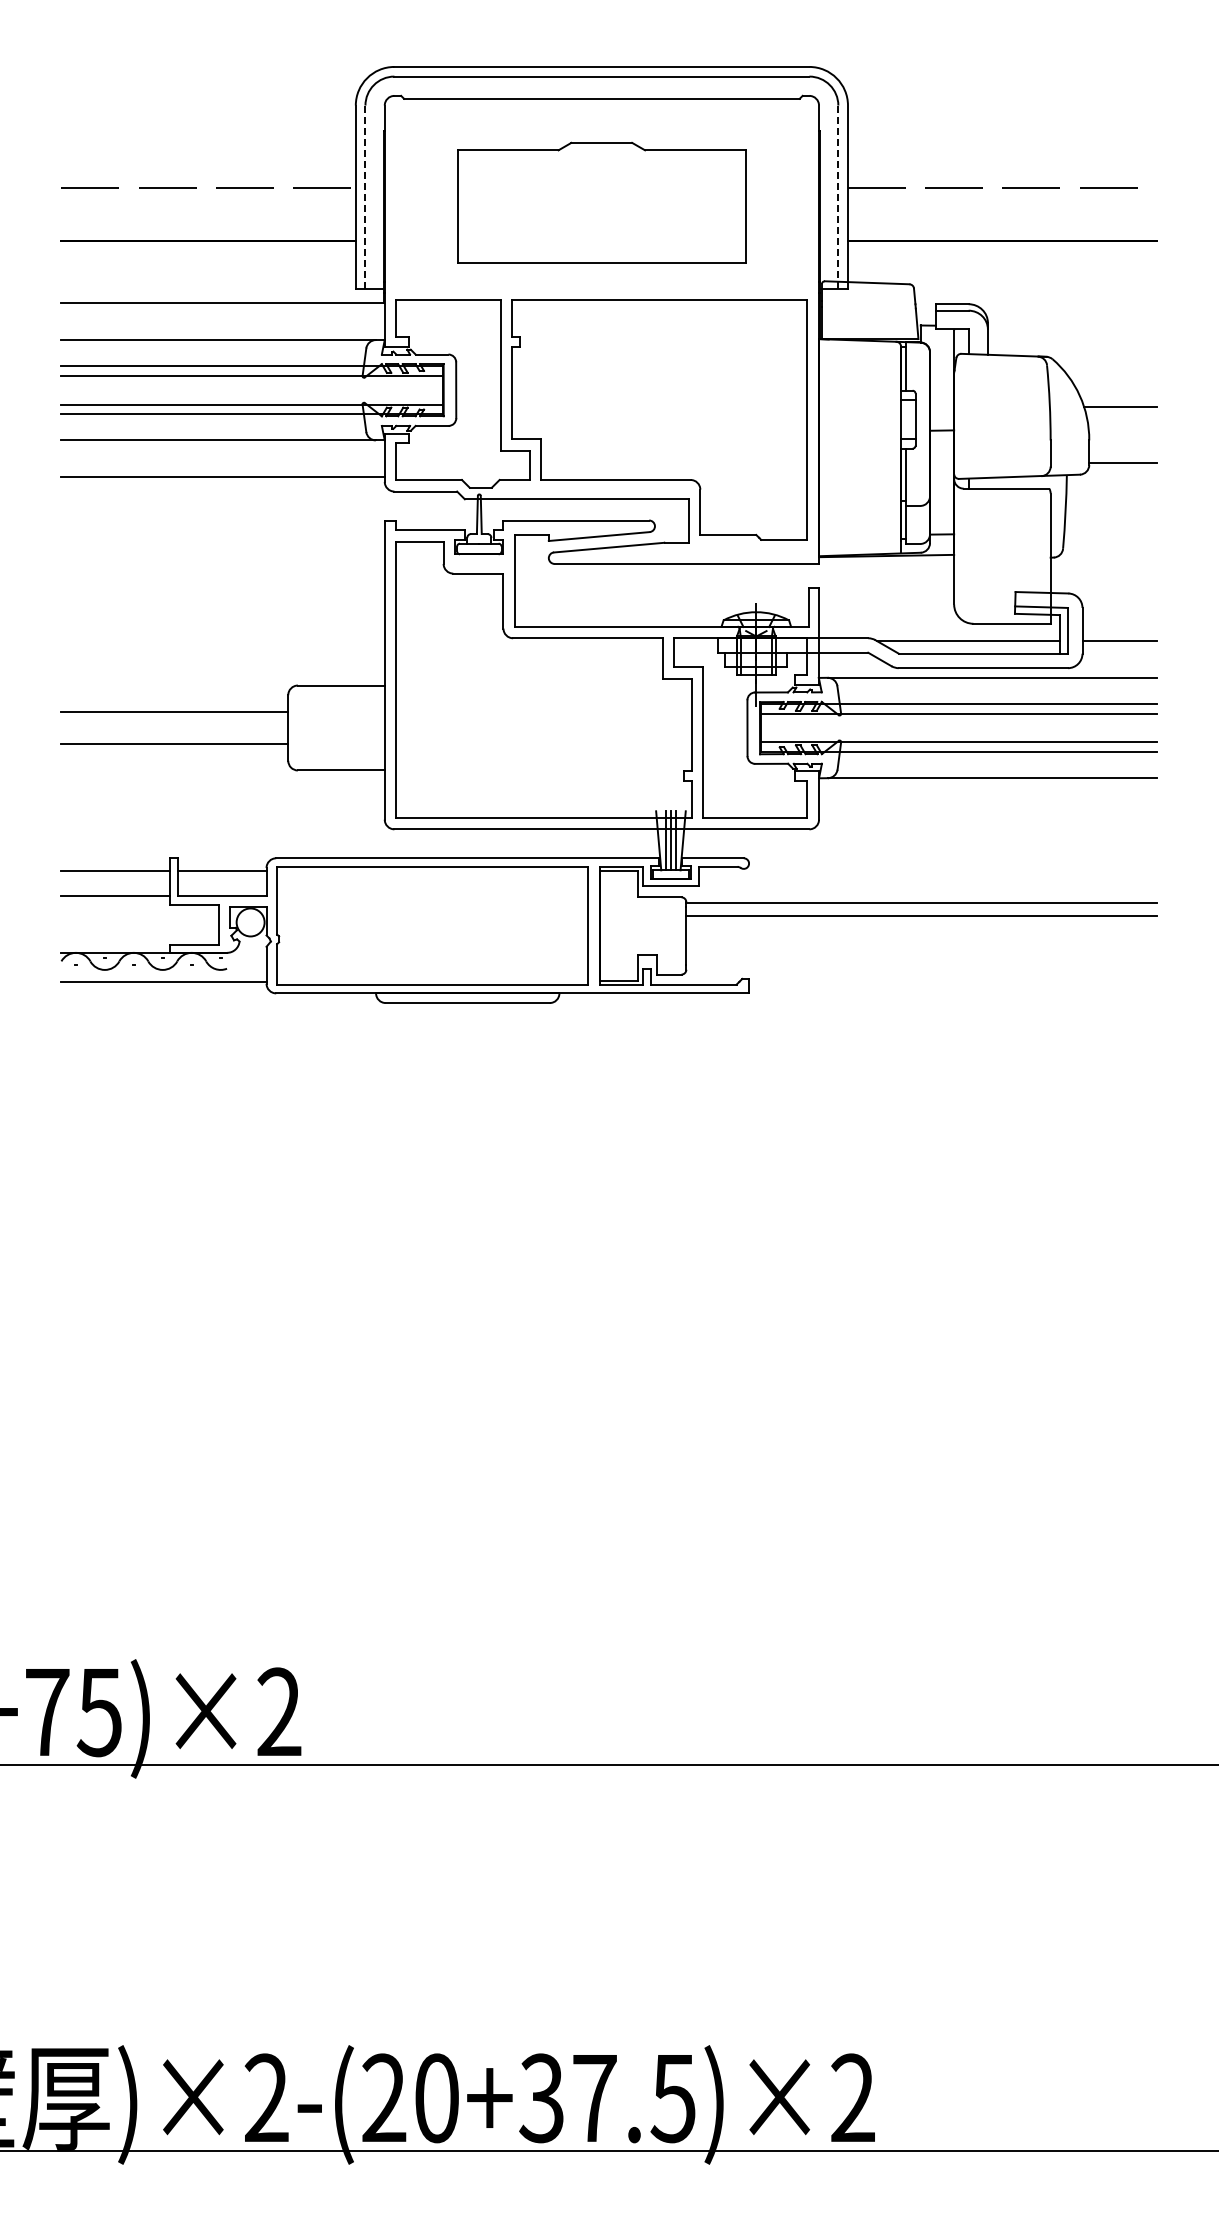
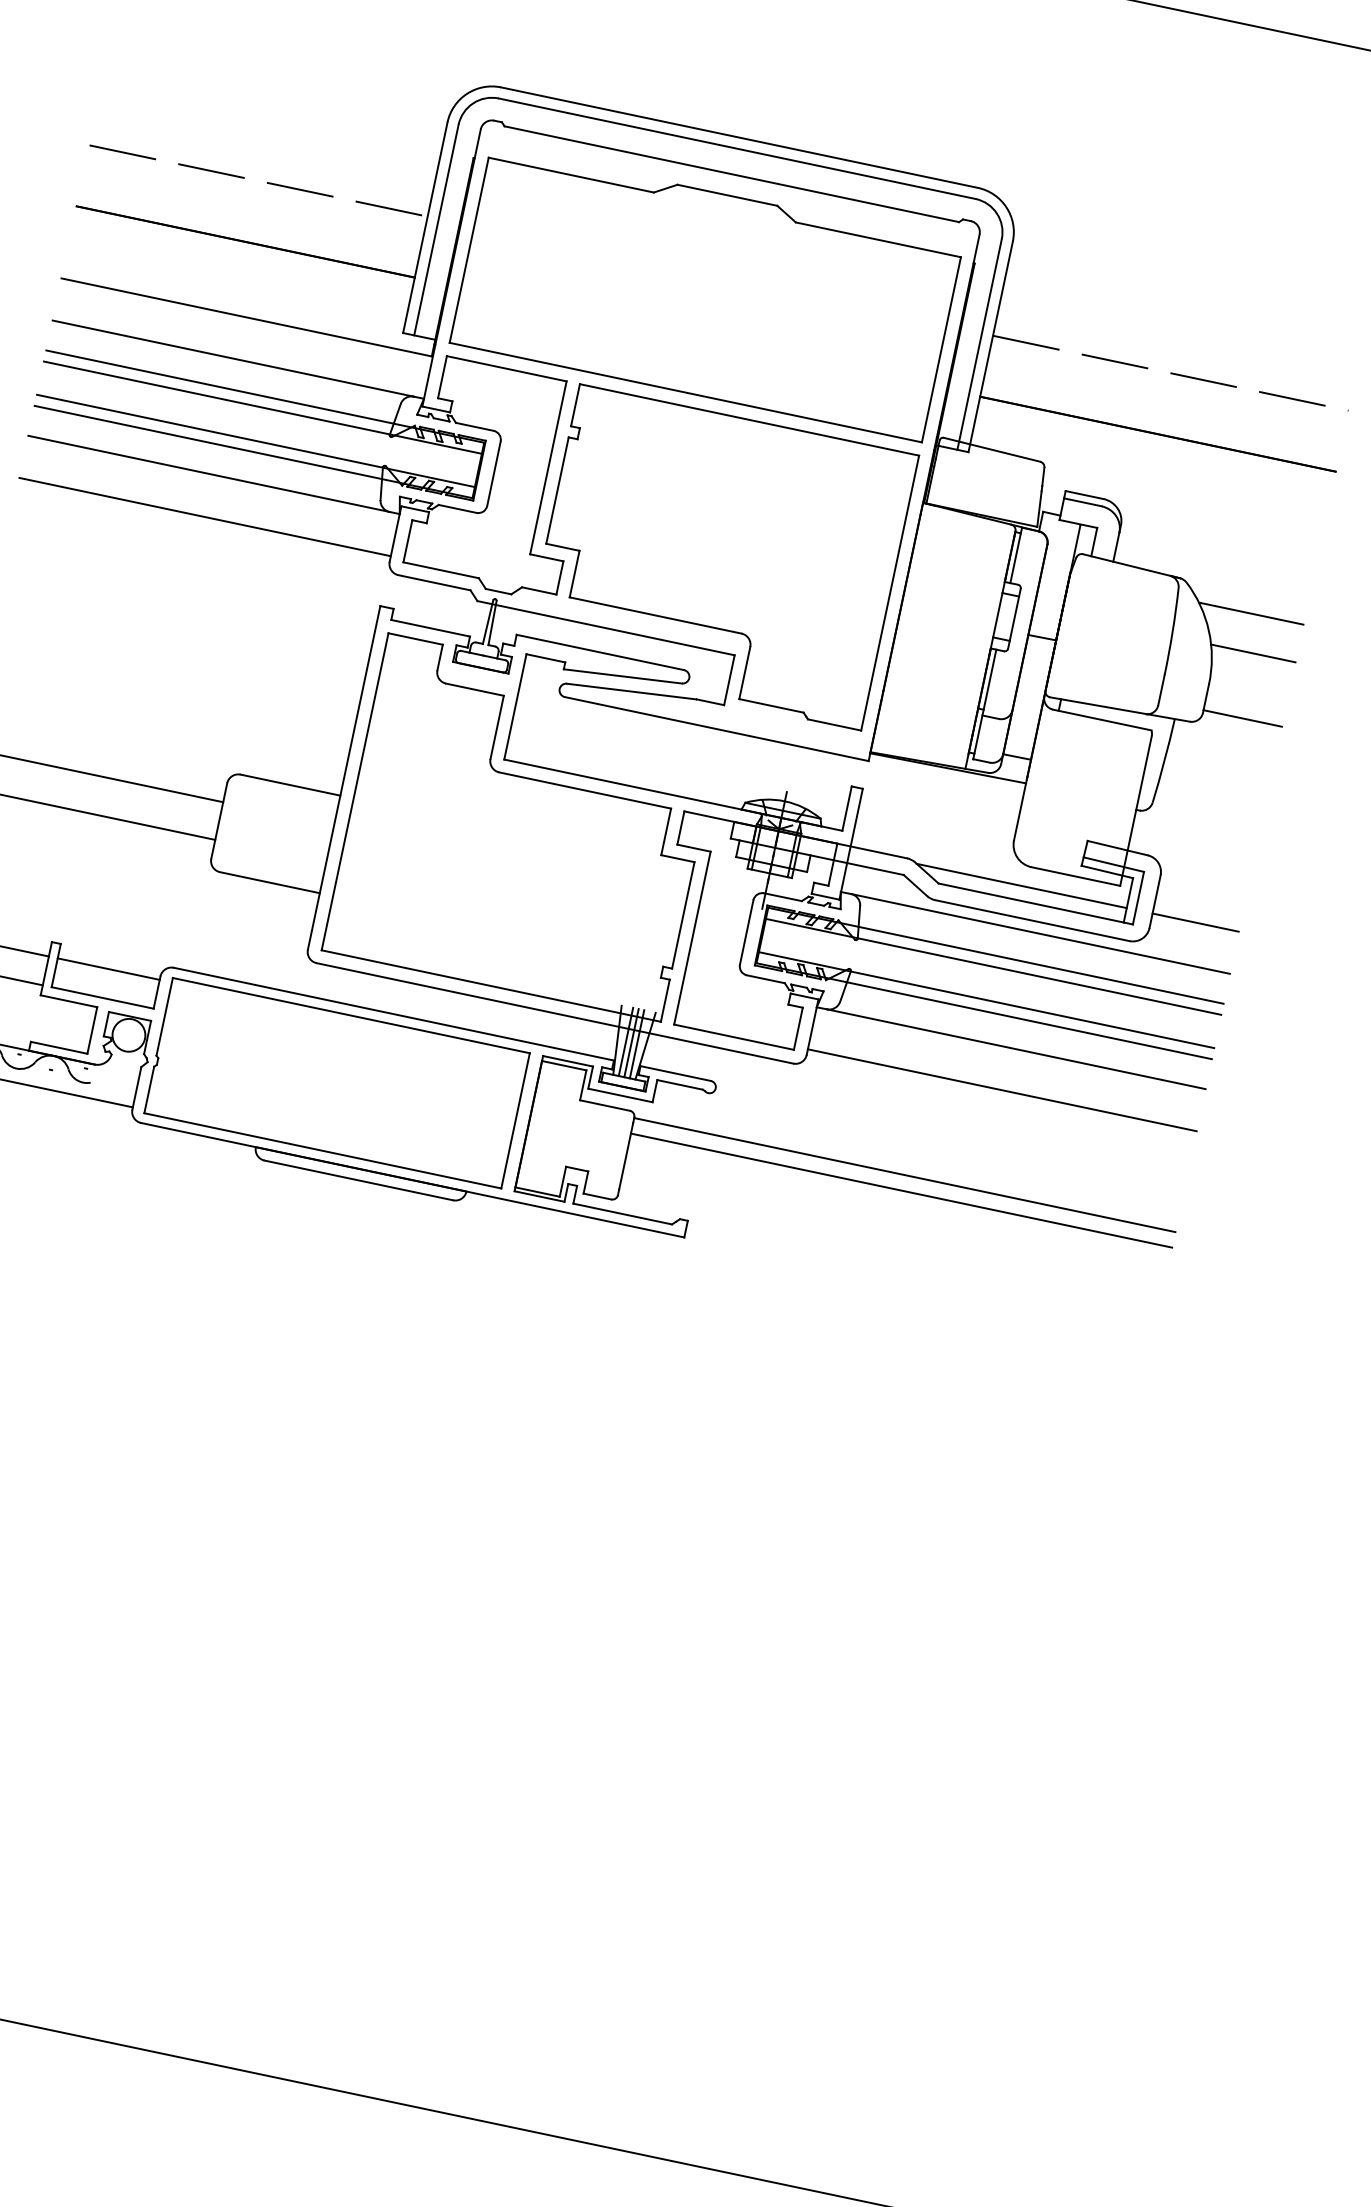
line: (365, 197) -> (436, 230), dashed -> solid
line: (838, 197) -> (979, 344), dashed -> solid
part: (601, 202) -> (706, 293), size x1.43
line: (1111, 373) -> (1250, 613), added
line: (988, 814) -> (1002, 1089), added

